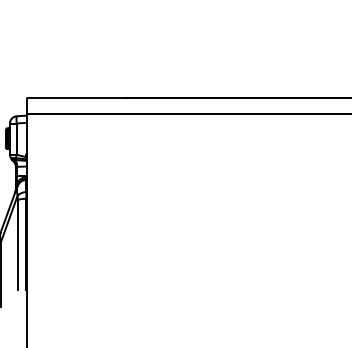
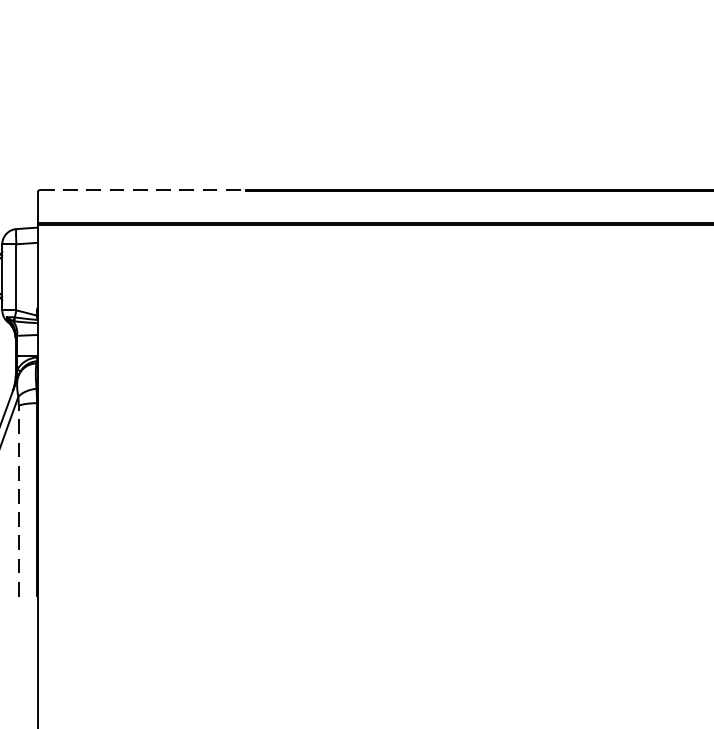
line: (76, 97) -> (142, 189), solid -> dashed
line: (17, 244) -> (18, 499), solid -> dashed

